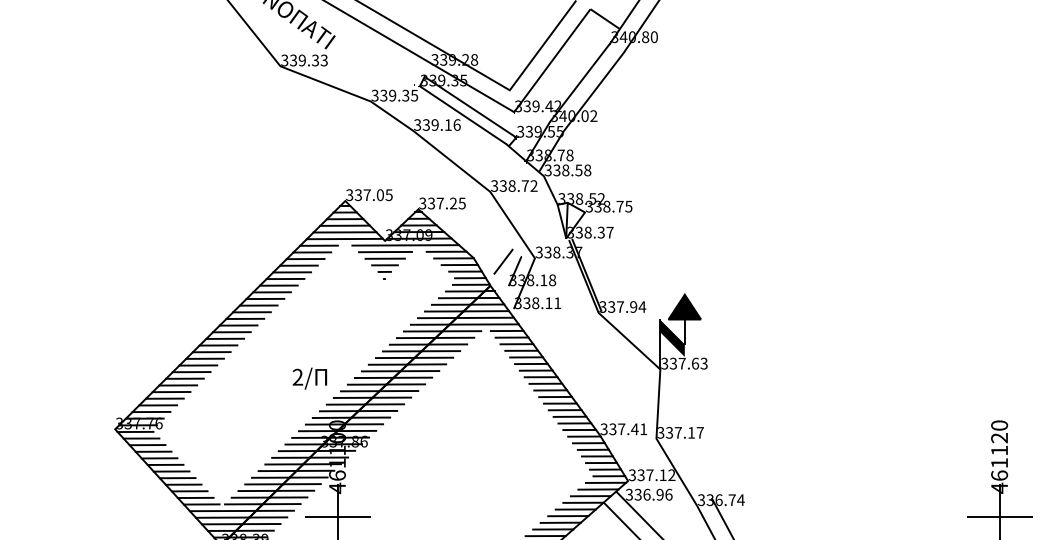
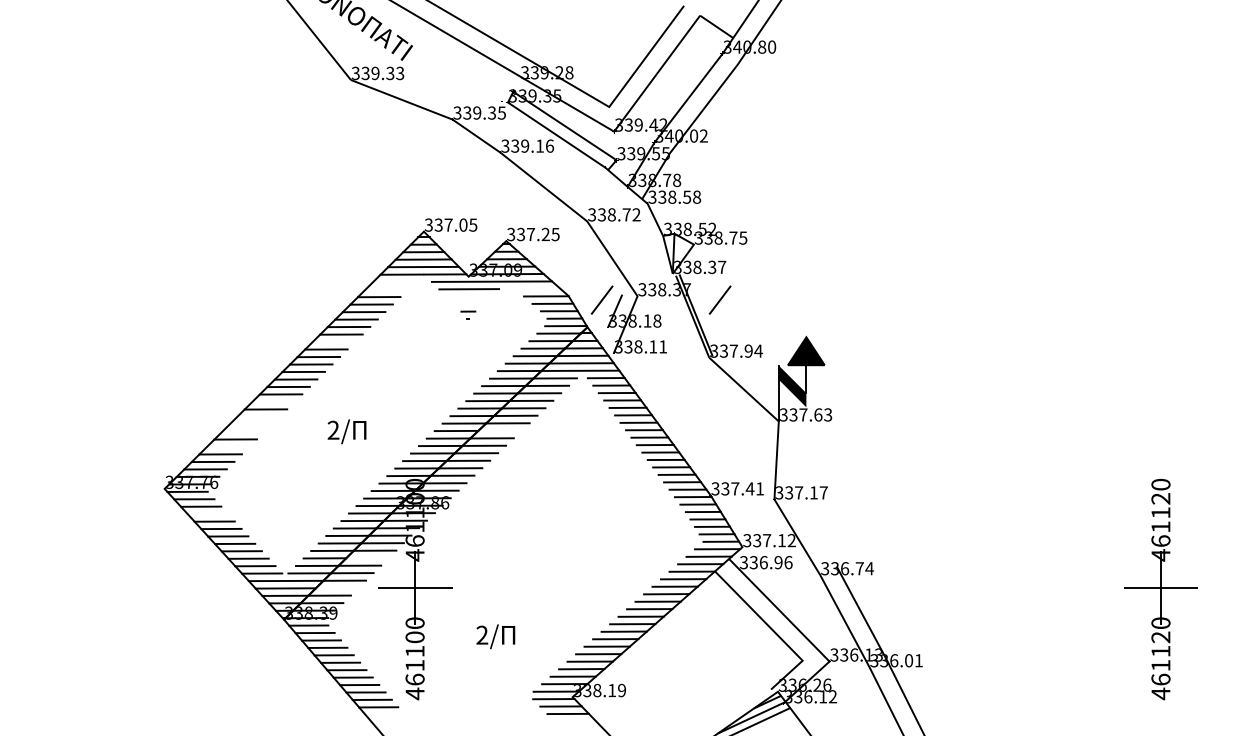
line: (318, 246) -> (393, 282), removed
line: (446, 251) -> (537, 288), removed
line: (312, 252) -> (386, 289), removed
line: (384, 258) -> (468, 296), removed
line: (607, 261) -> (719, 299), added
line: (384, 265) -> (468, 304), removed
line: (265, 298) -> (333, 341), removed
line: (211, 351) -> (273, 401), removed
line: (198, 365) -> (258, 416), removed
line: (191, 372) -> (250, 424), removed
line: (412, 377) -> (499, 430), removed
line: (185, 378) -> (243, 431), removed
text: (309, 378) -> (346, 431), moved
line: (170, 391) -> (227, 446), removed
line: (153, 452) -> (207, 514), removed
line: (295, 491) -> (367, 558), removed
line: (267, 517) -> (336, 588), removed

